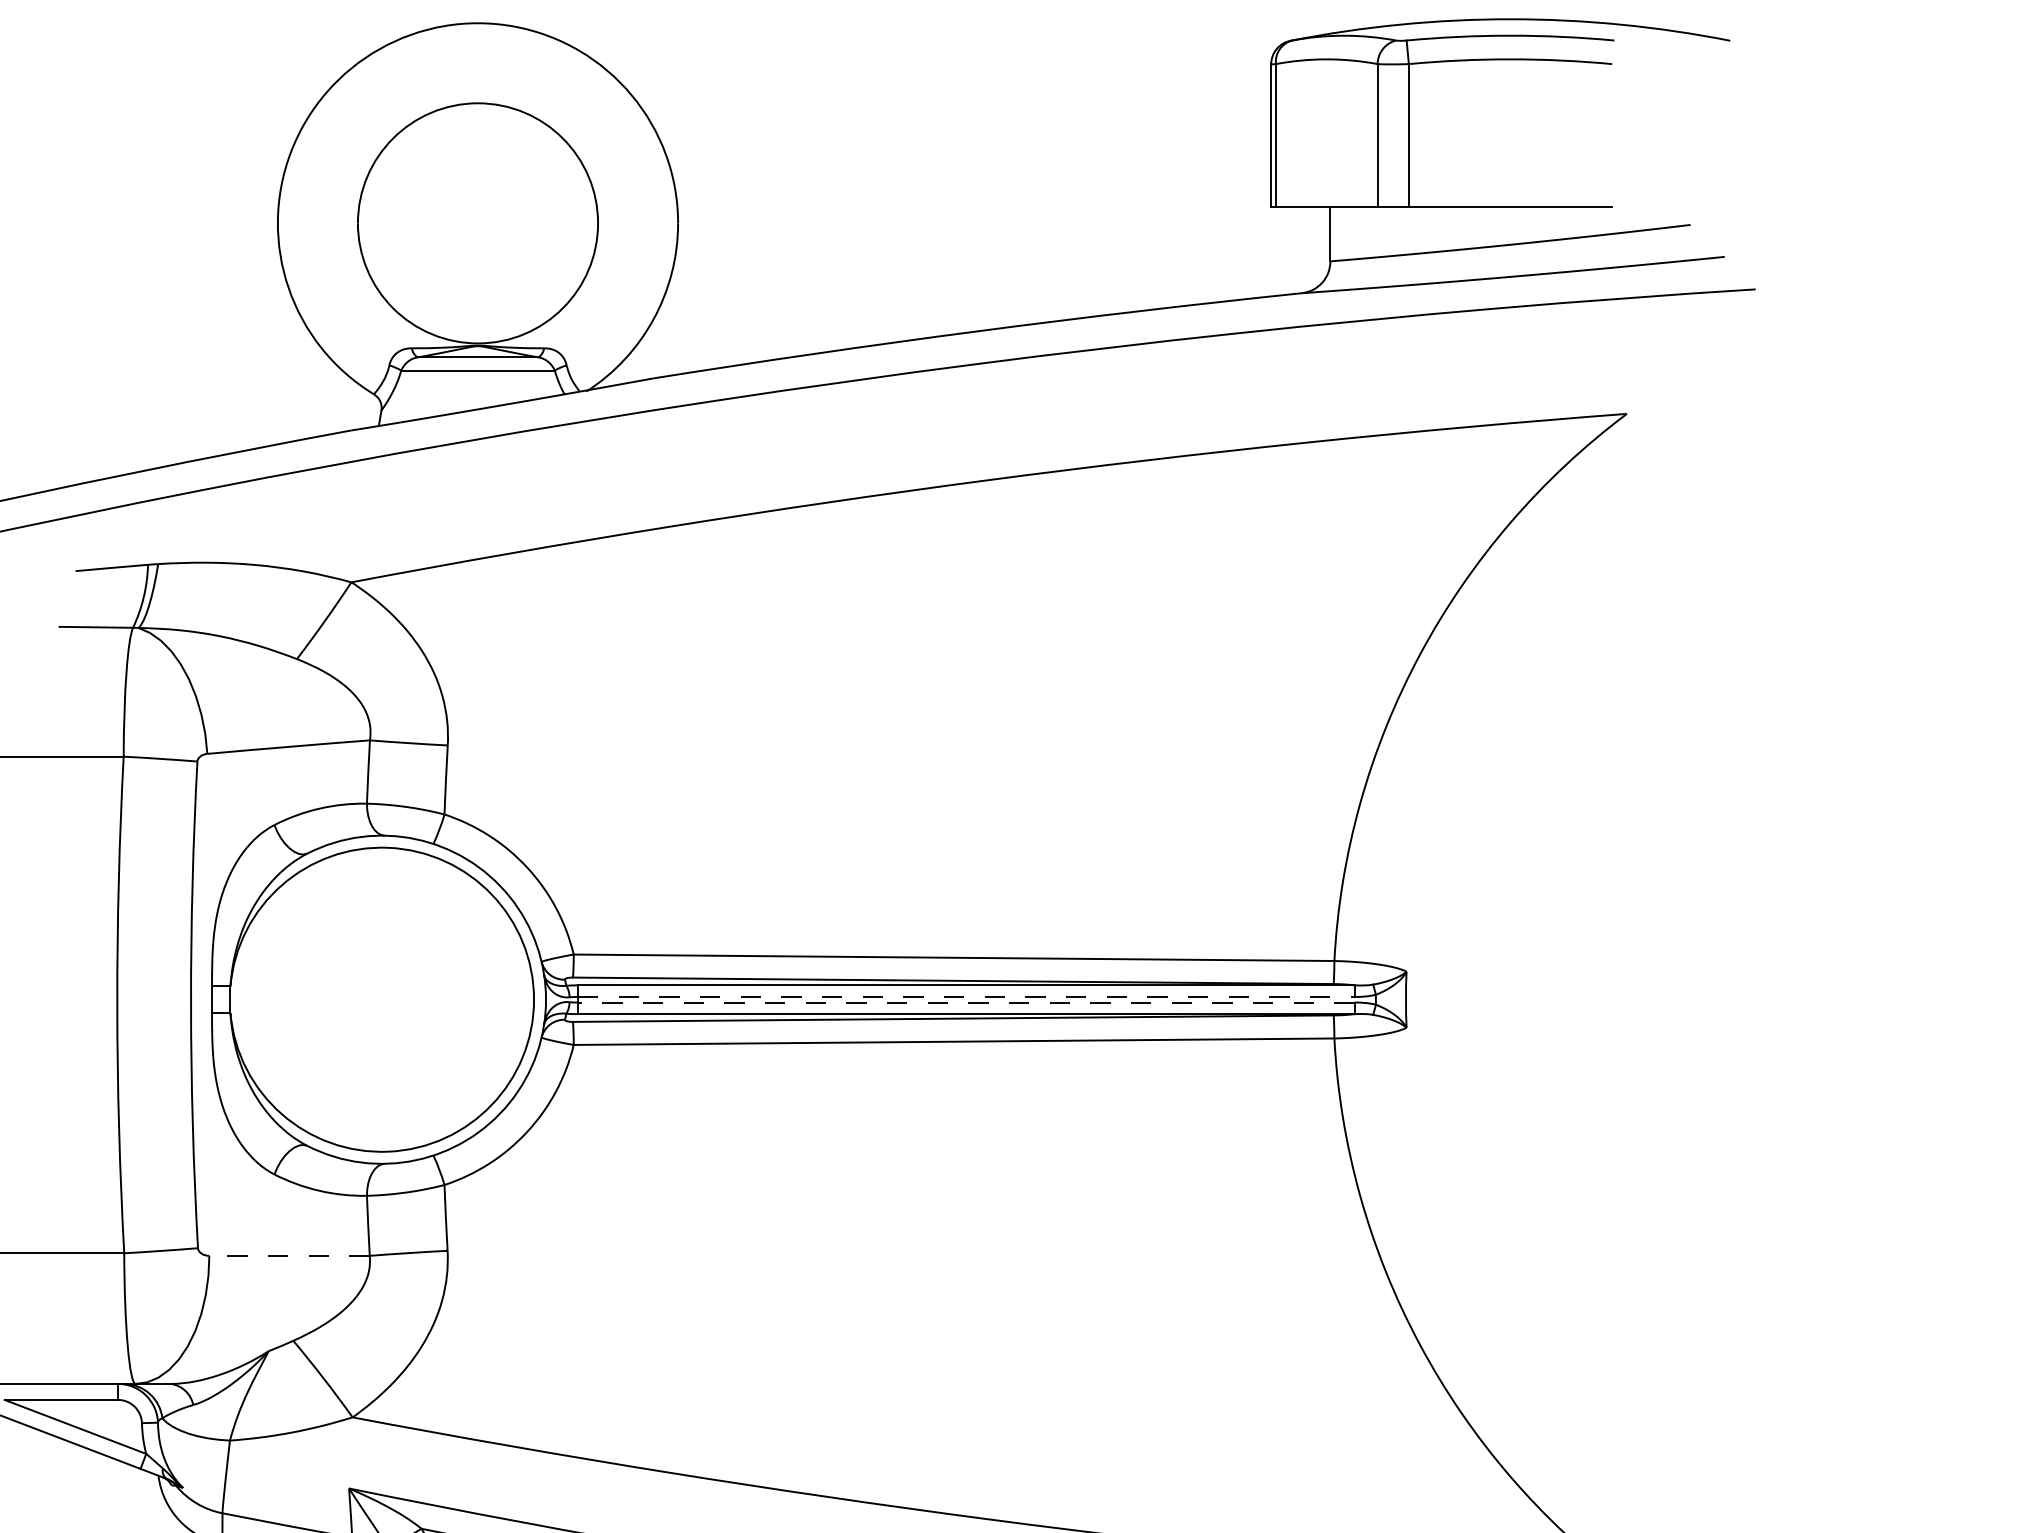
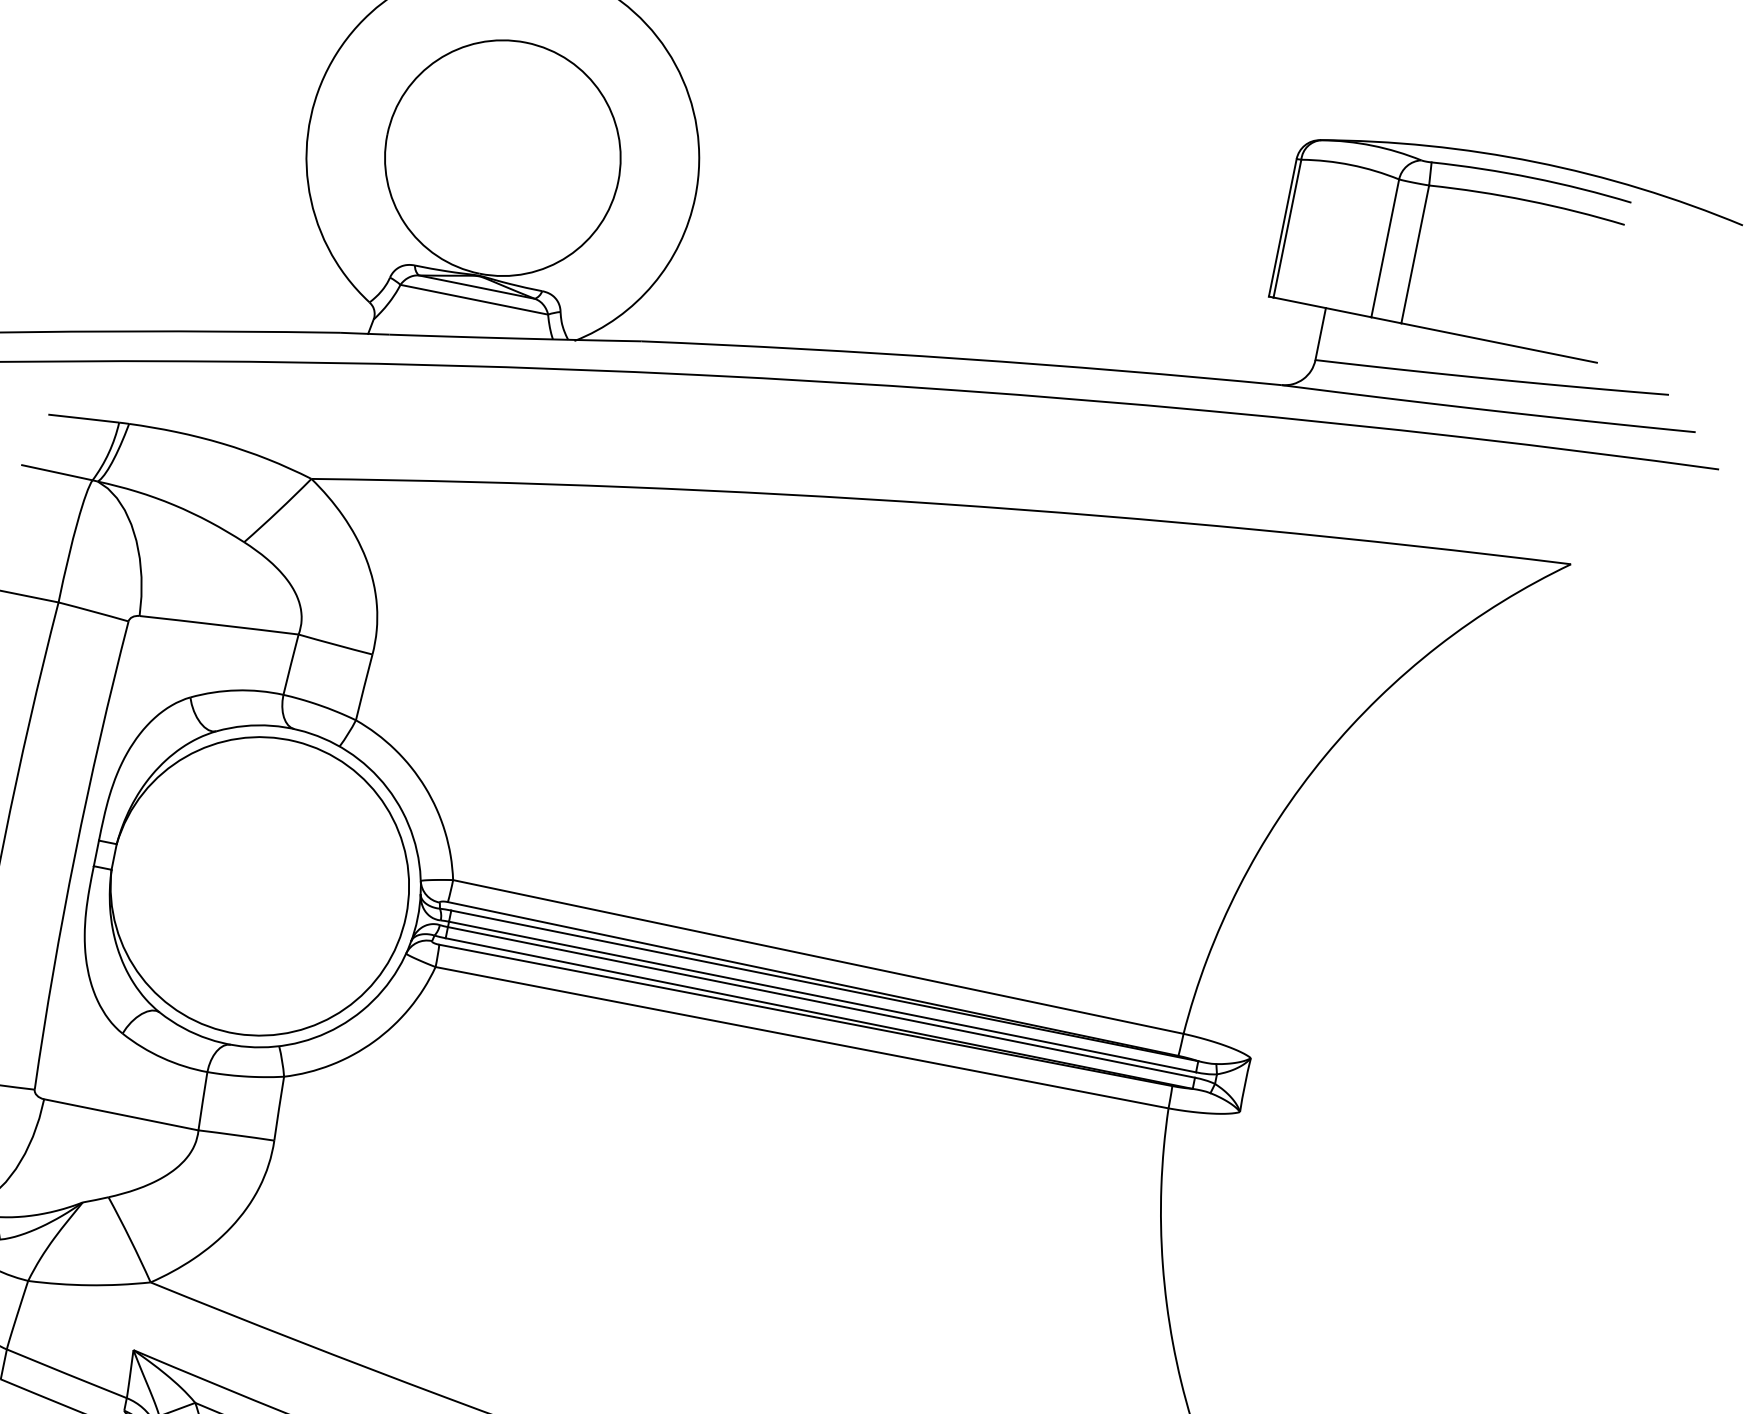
line: (966, 996) -> (822, 996), dashed -> solid
line: (965, 1002) -> (820, 1002), dashed -> solid
line: (289, 1255) -> (121, 1114), dashed -> solid

